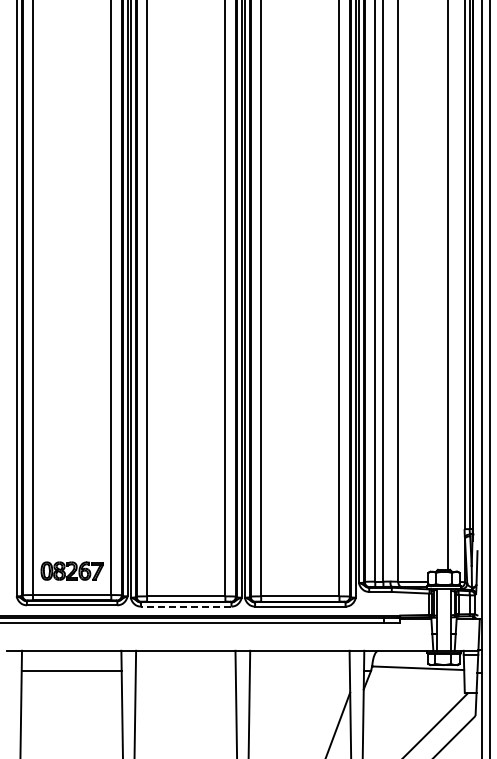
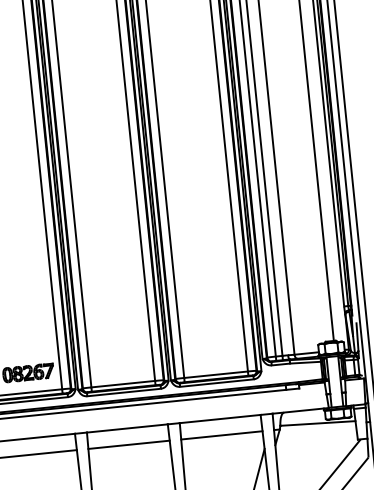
line: (185, 606) -> (123, 392), dashed -> solid
line: (185, 670) -> (128, 444), added
line: (299, 670) -> (221, 435), added

